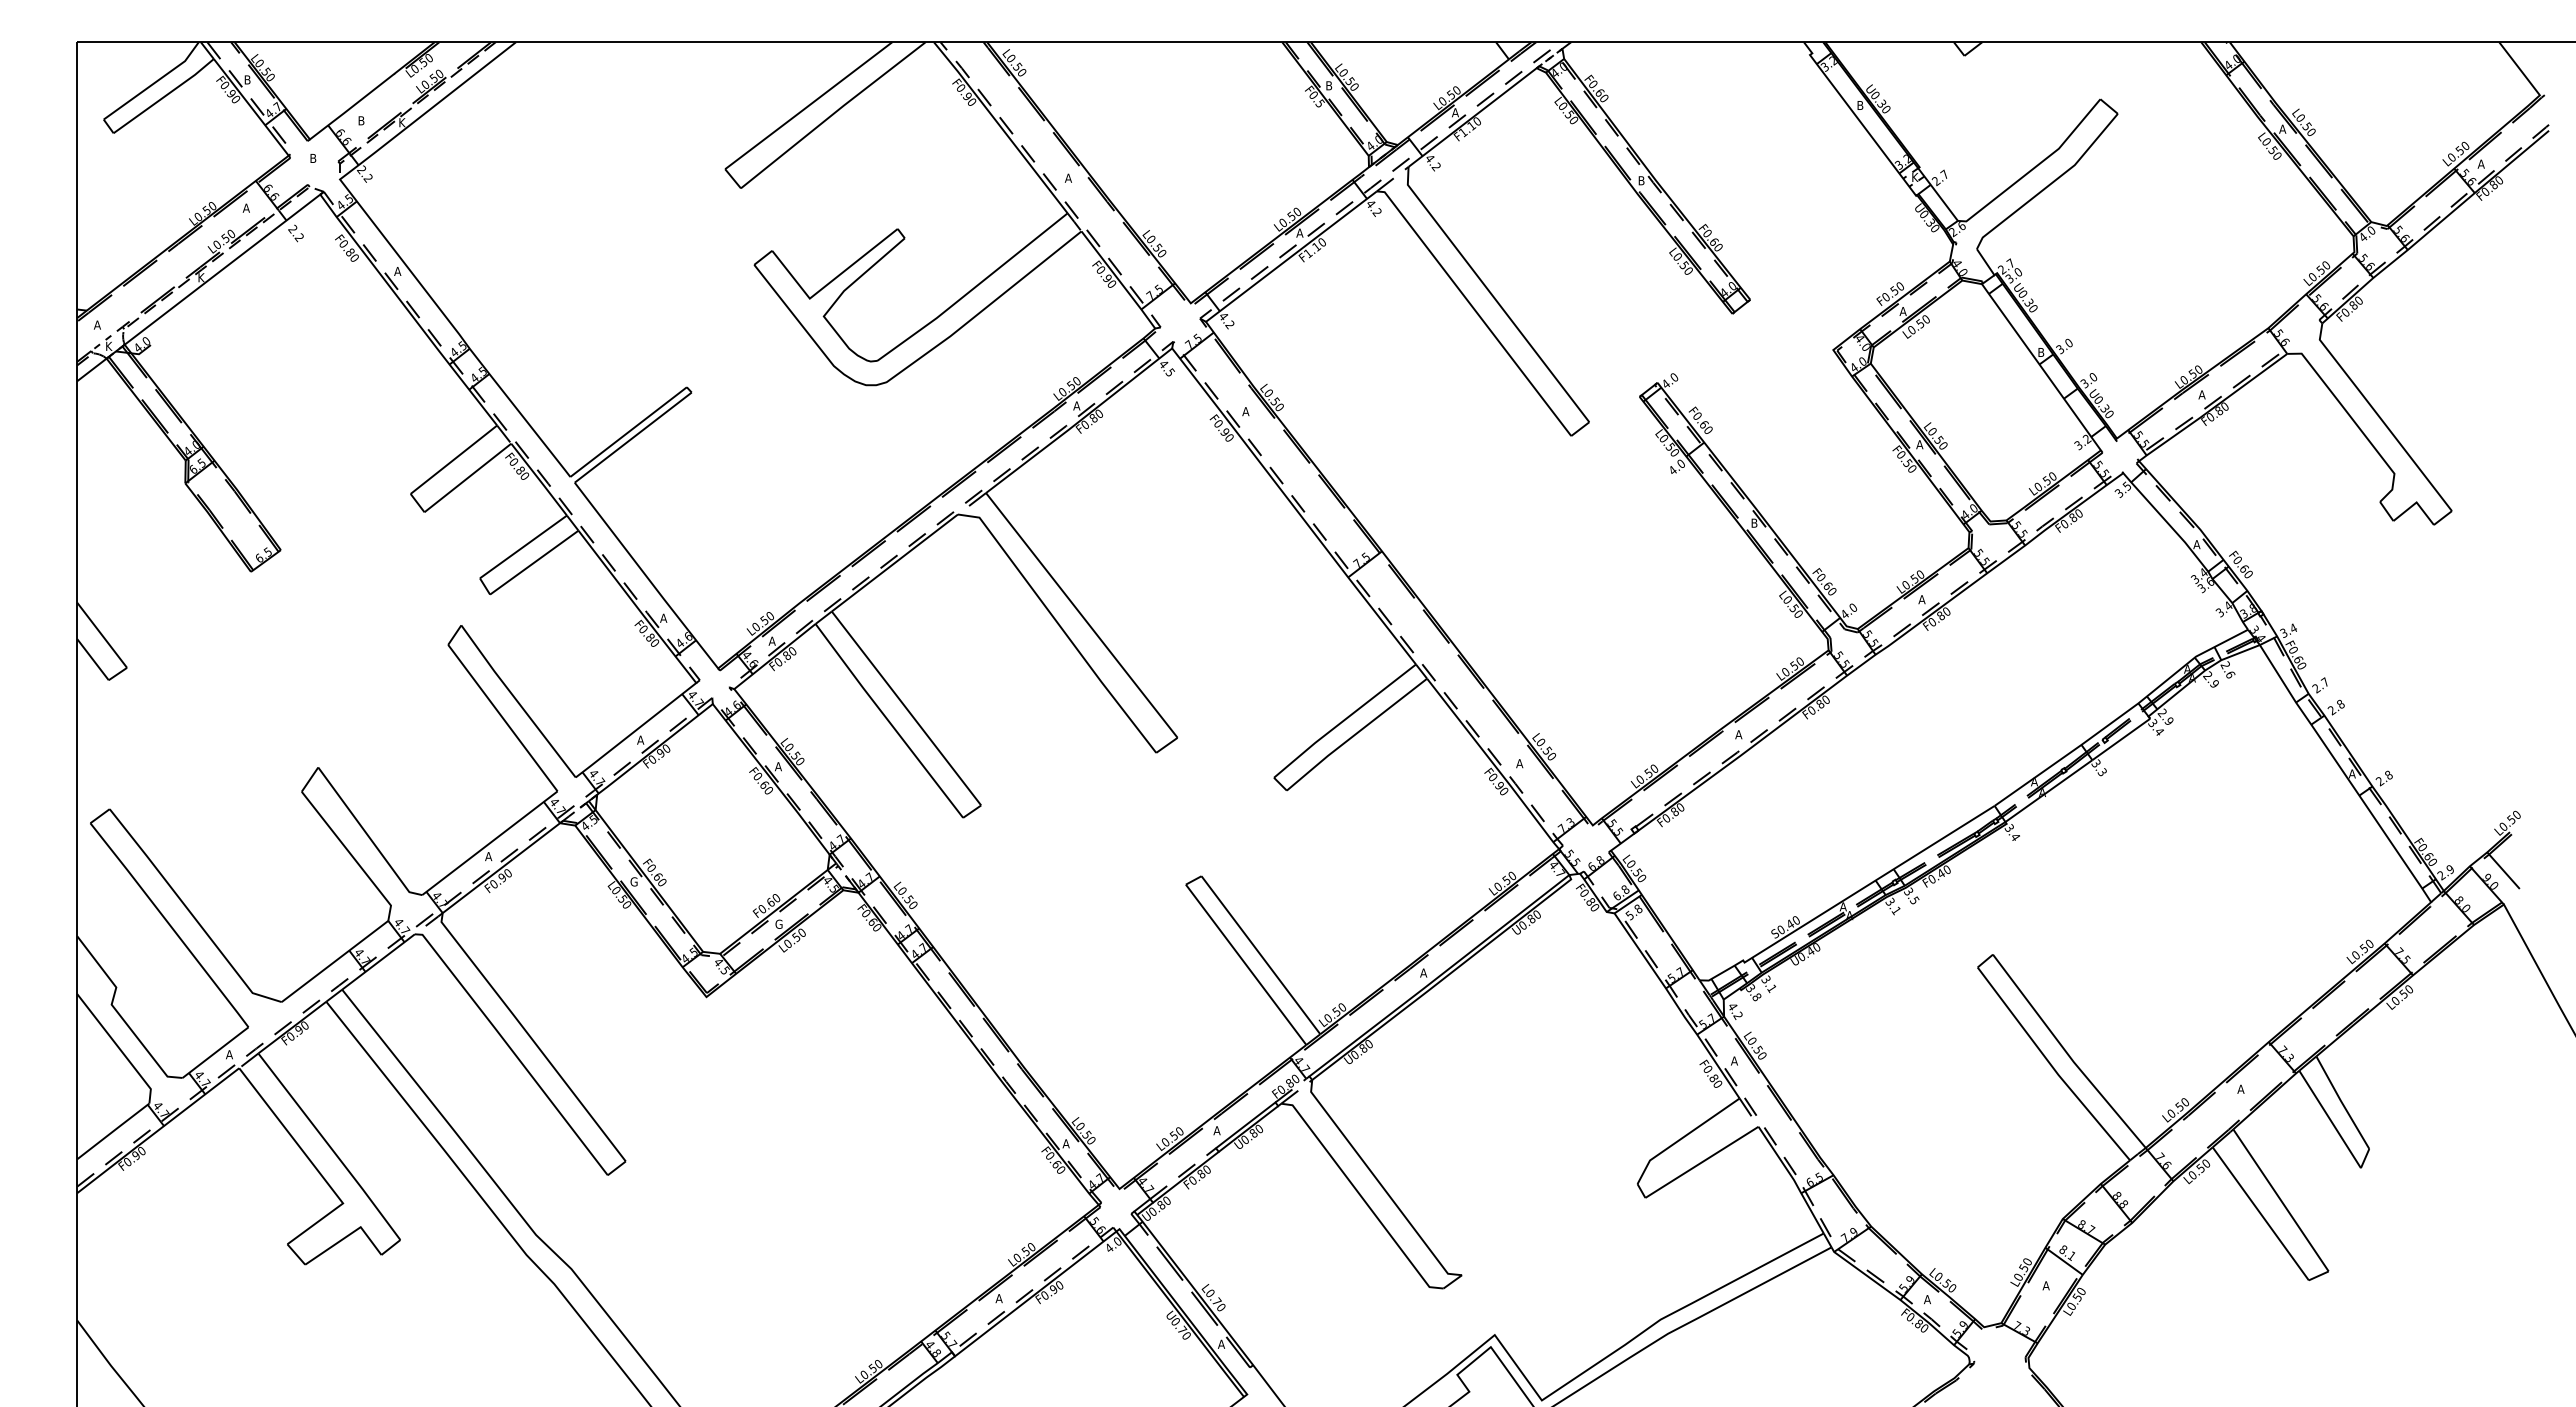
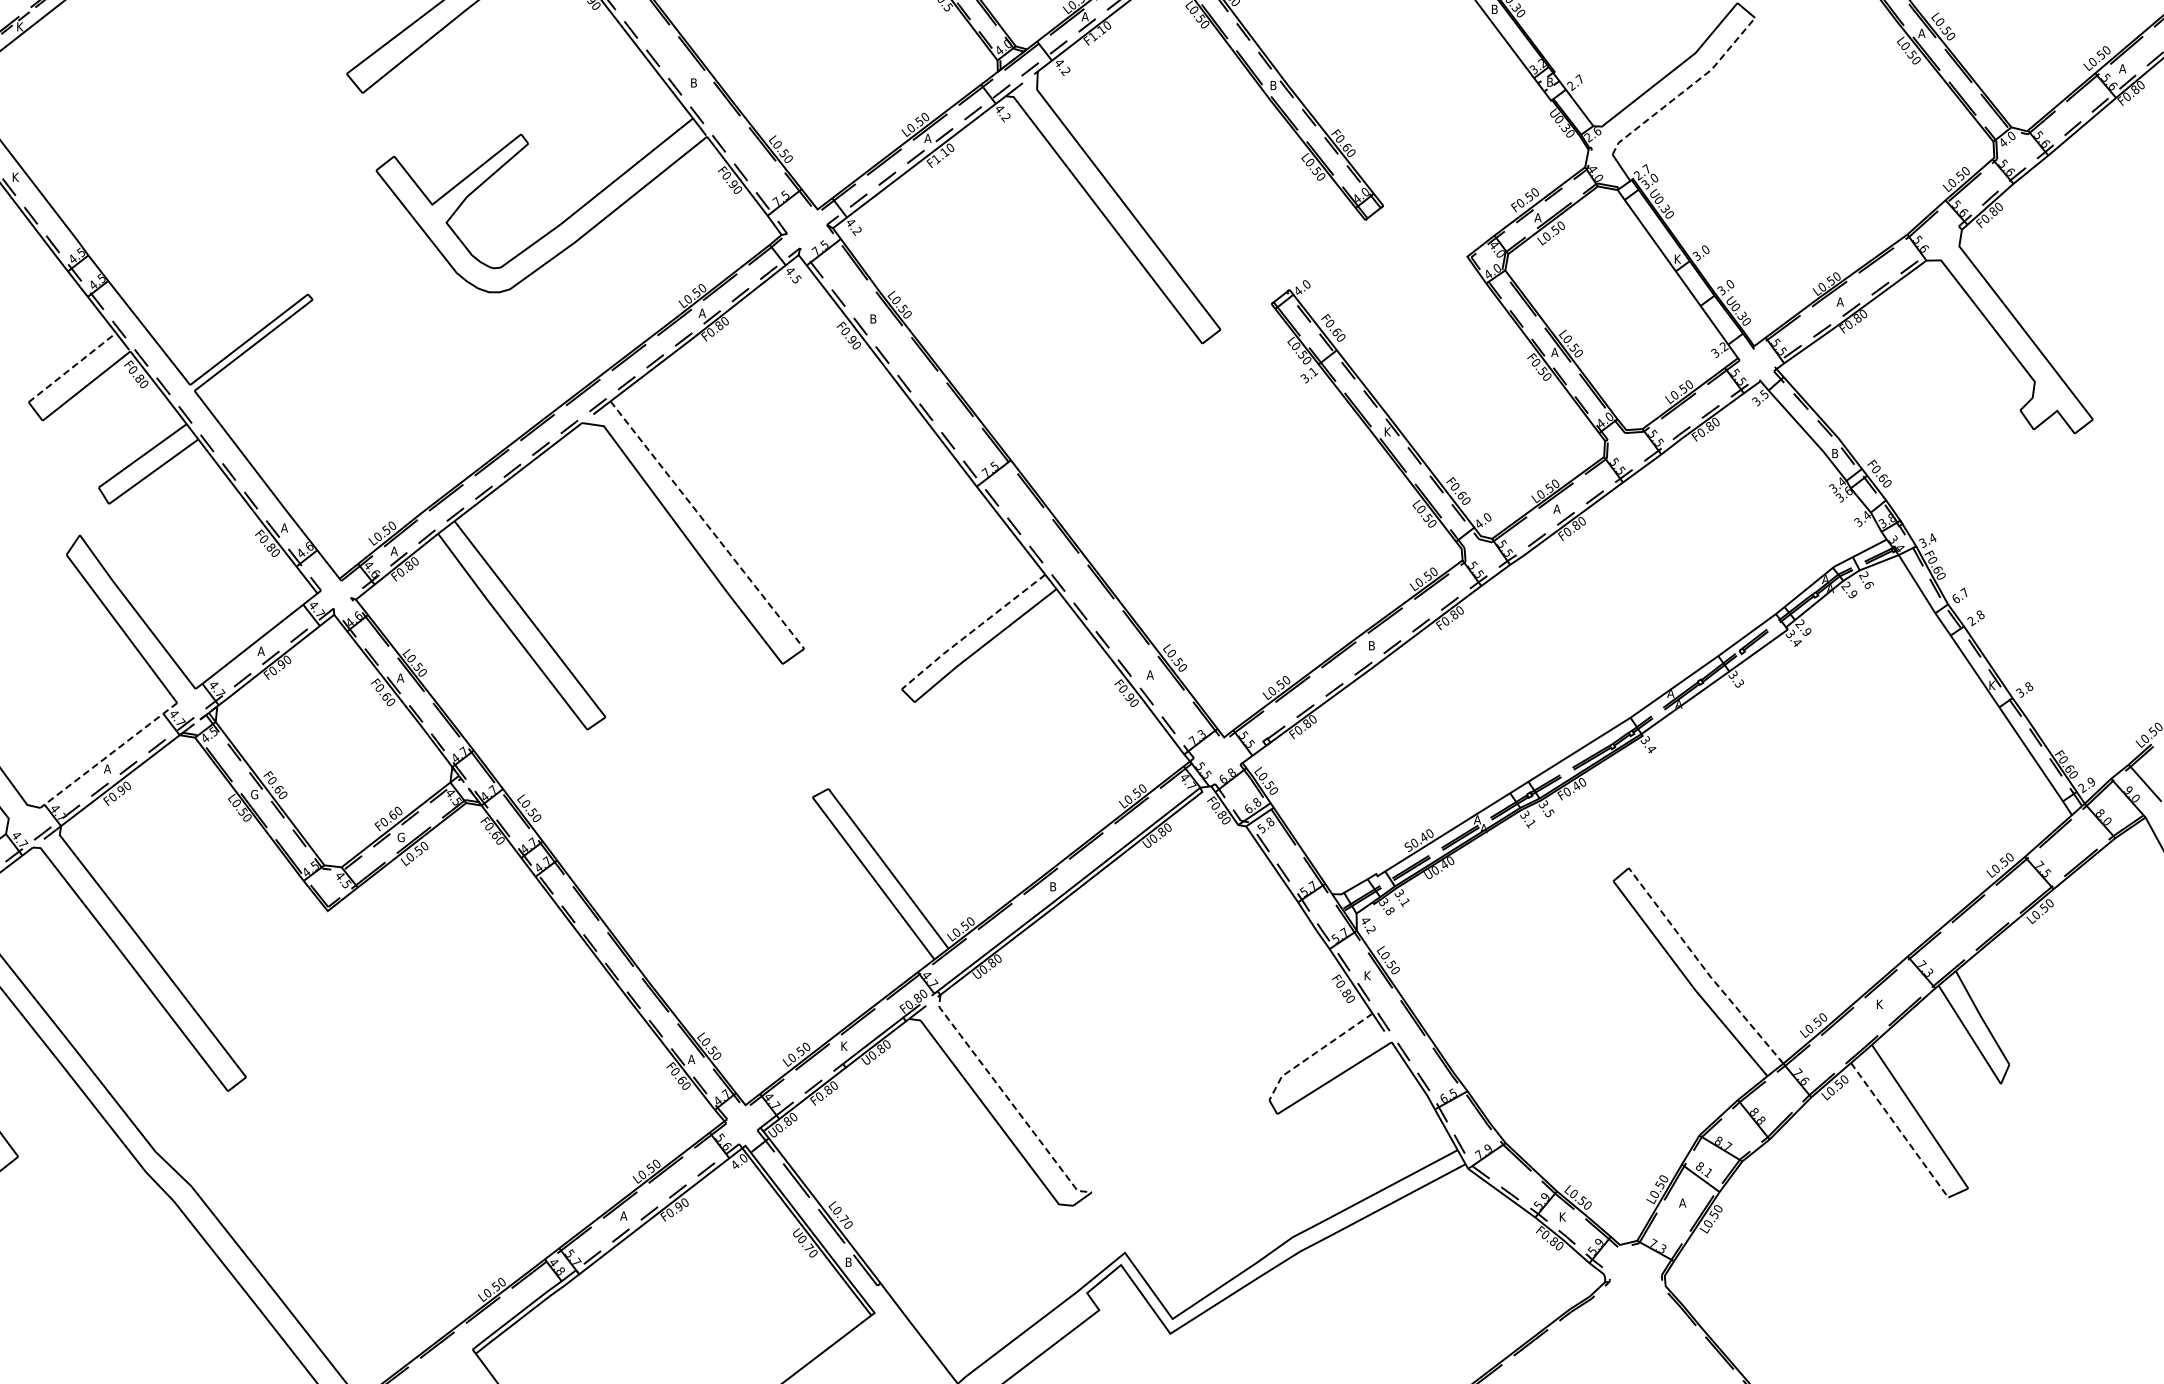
text: (1067, 177) -> (692, 82), A -> B
text: (1915, 177) -> (1550, 82), K -> B
line: (2049, 184) -> (1685, 89), solid -> dashed
text: (397, 271) -> (15, 177), A -> K
text: (2041, 352) -> (1677, 259), B -> K
text: (1245, 411) -> (872, 318), A -> B
line: (454, 459) -> (72, 367), solid -> dashed
text: (1676, 467) -> (1308, 375), 4.0 -> 3.1
text: (1754, 522) -> (1387, 431), B -> K
text: (2196, 544) -> (1834, 453), A -> B
line: (1082, 615) -> (708, 525), solid -> dashed
text: (2316, 688) -> (1956, 599), 2.7 -> 6.7
line: (1343, 720) -> (972, 631), solid -> dashed
text: (1738, 734) -> (1371, 645), A -> B
text: (2351, 773) -> (1991, 684), A -> K
text: (2379, 781) -> (2019, 693), 2.8 -> 3.8
line: (490, 843) -> (109, 755), solid -> dashed
text: (1423, 972) -> (1052, 886), A -> B
line: (2067, 1053) -> (1704, 968), solid -> dashed
text: (1733, 1060) -> (1366, 975), A -> K
text: (2240, 1088) -> (1879, 1003), A -> K
text: (1216, 1130) -> (843, 1046), A -> K
line: (1682, 1137) -> (1314, 1053), solid -> dashed
line: (1380, 1183) -> (1009, 1099), solid -> dashed
line: (2261, 1214) -> (1900, 1130), solid -> dashed
text: (1927, 1299) -> (1562, 1216), A -> K
text: (1221, 1343) -> (848, 1261), A -> B

